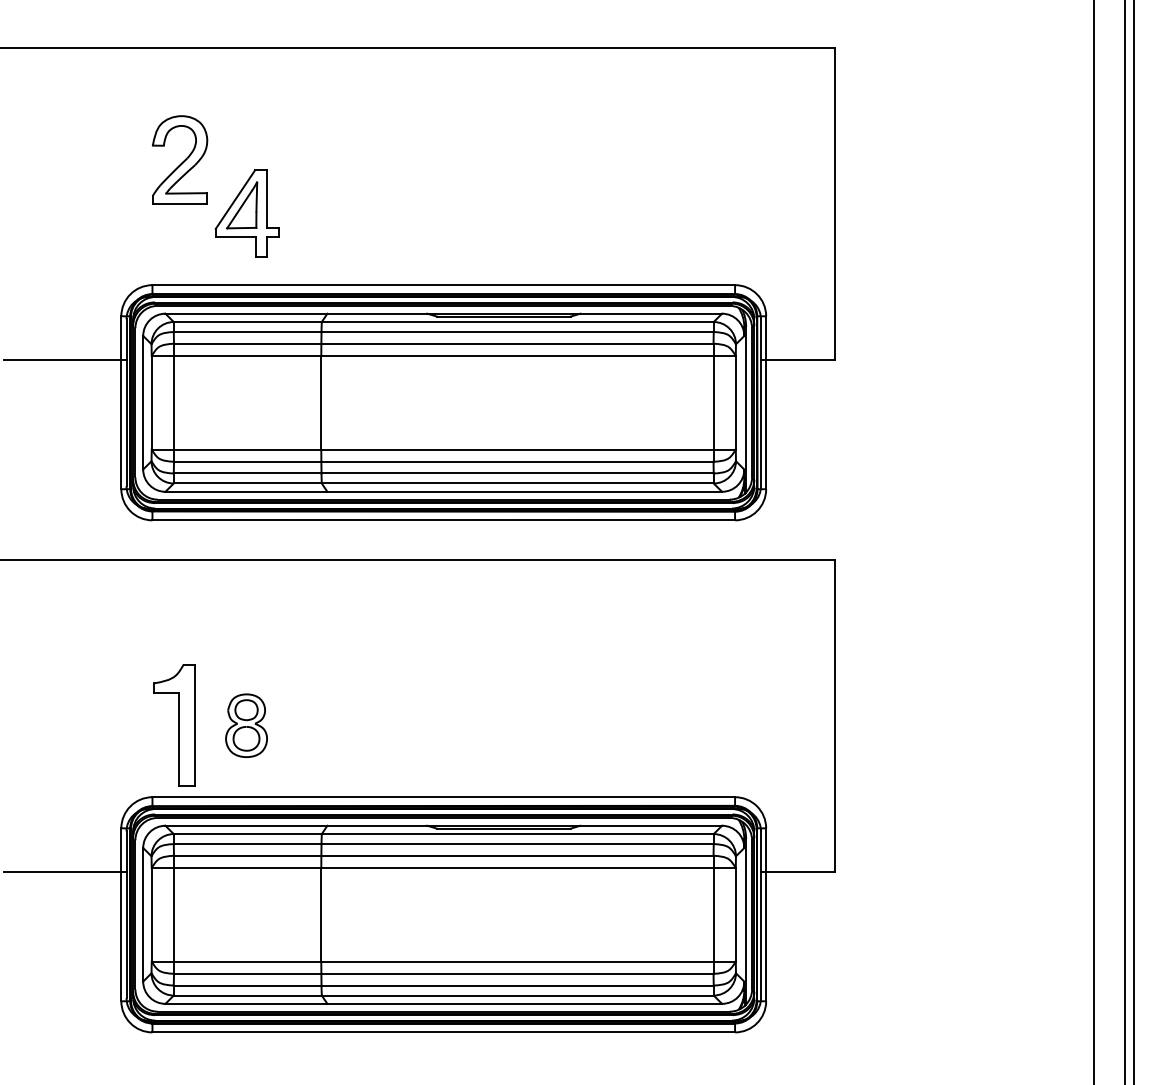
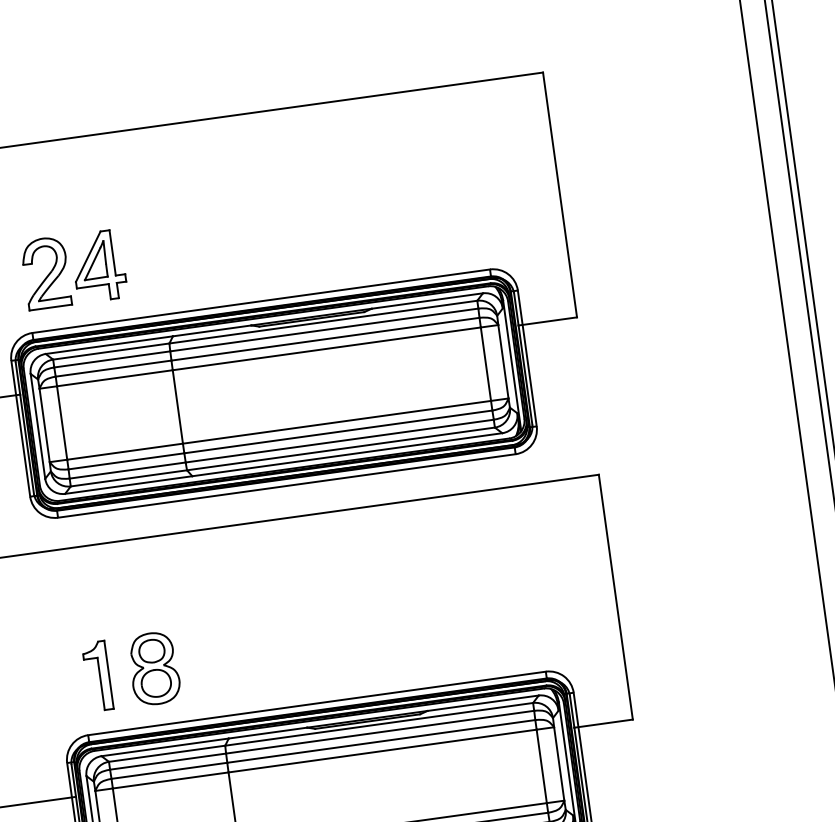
part: (180, 159) -> (46, 272), moved
part: (174, 725) -> (97, 676), size x0.71
part: (246, 725) -> (154, 668), size x1.43

